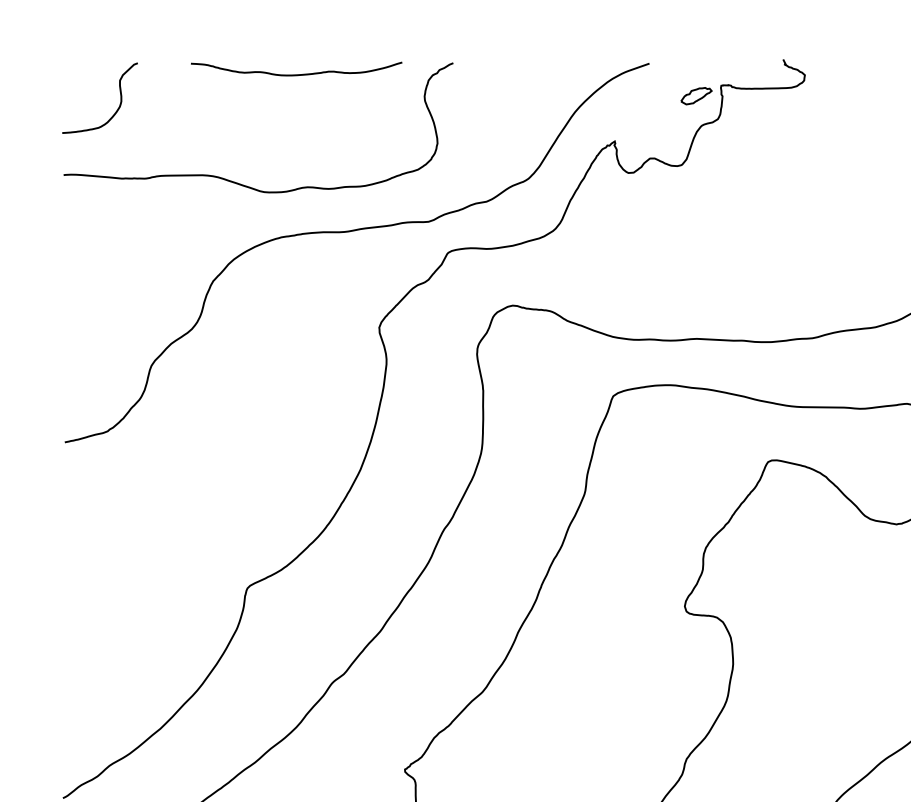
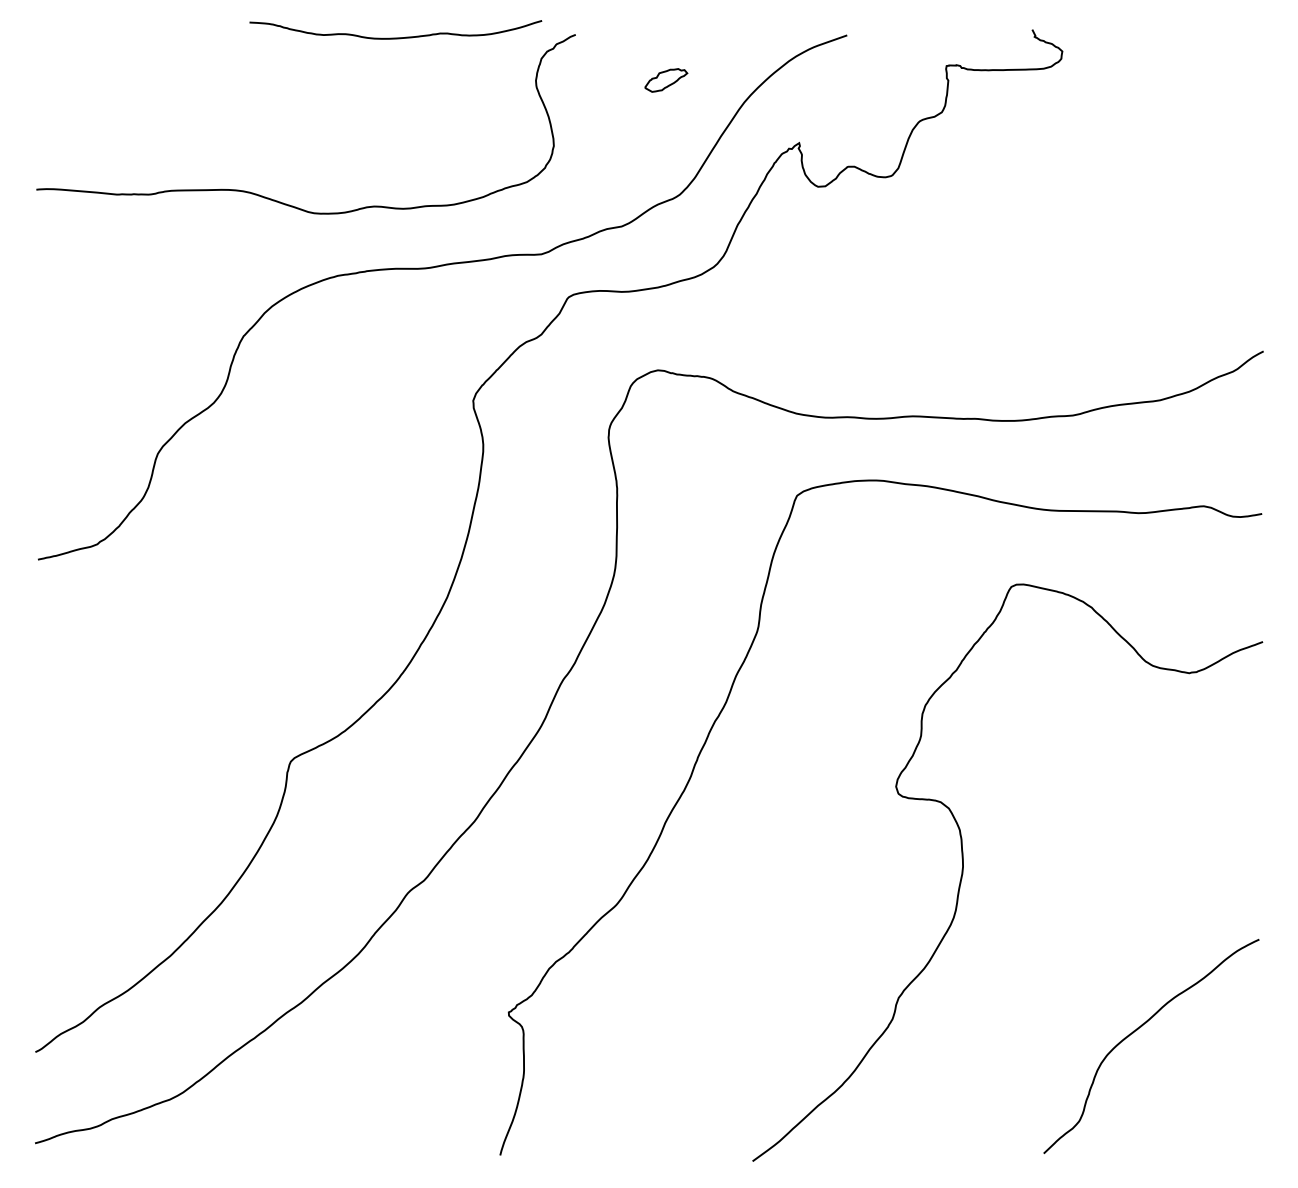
curve: (296, 74) -> (395, 37), moved
part: (696, 96) -> (666, 80), moved
curve: (116, 110) -> (109, 100), removed

